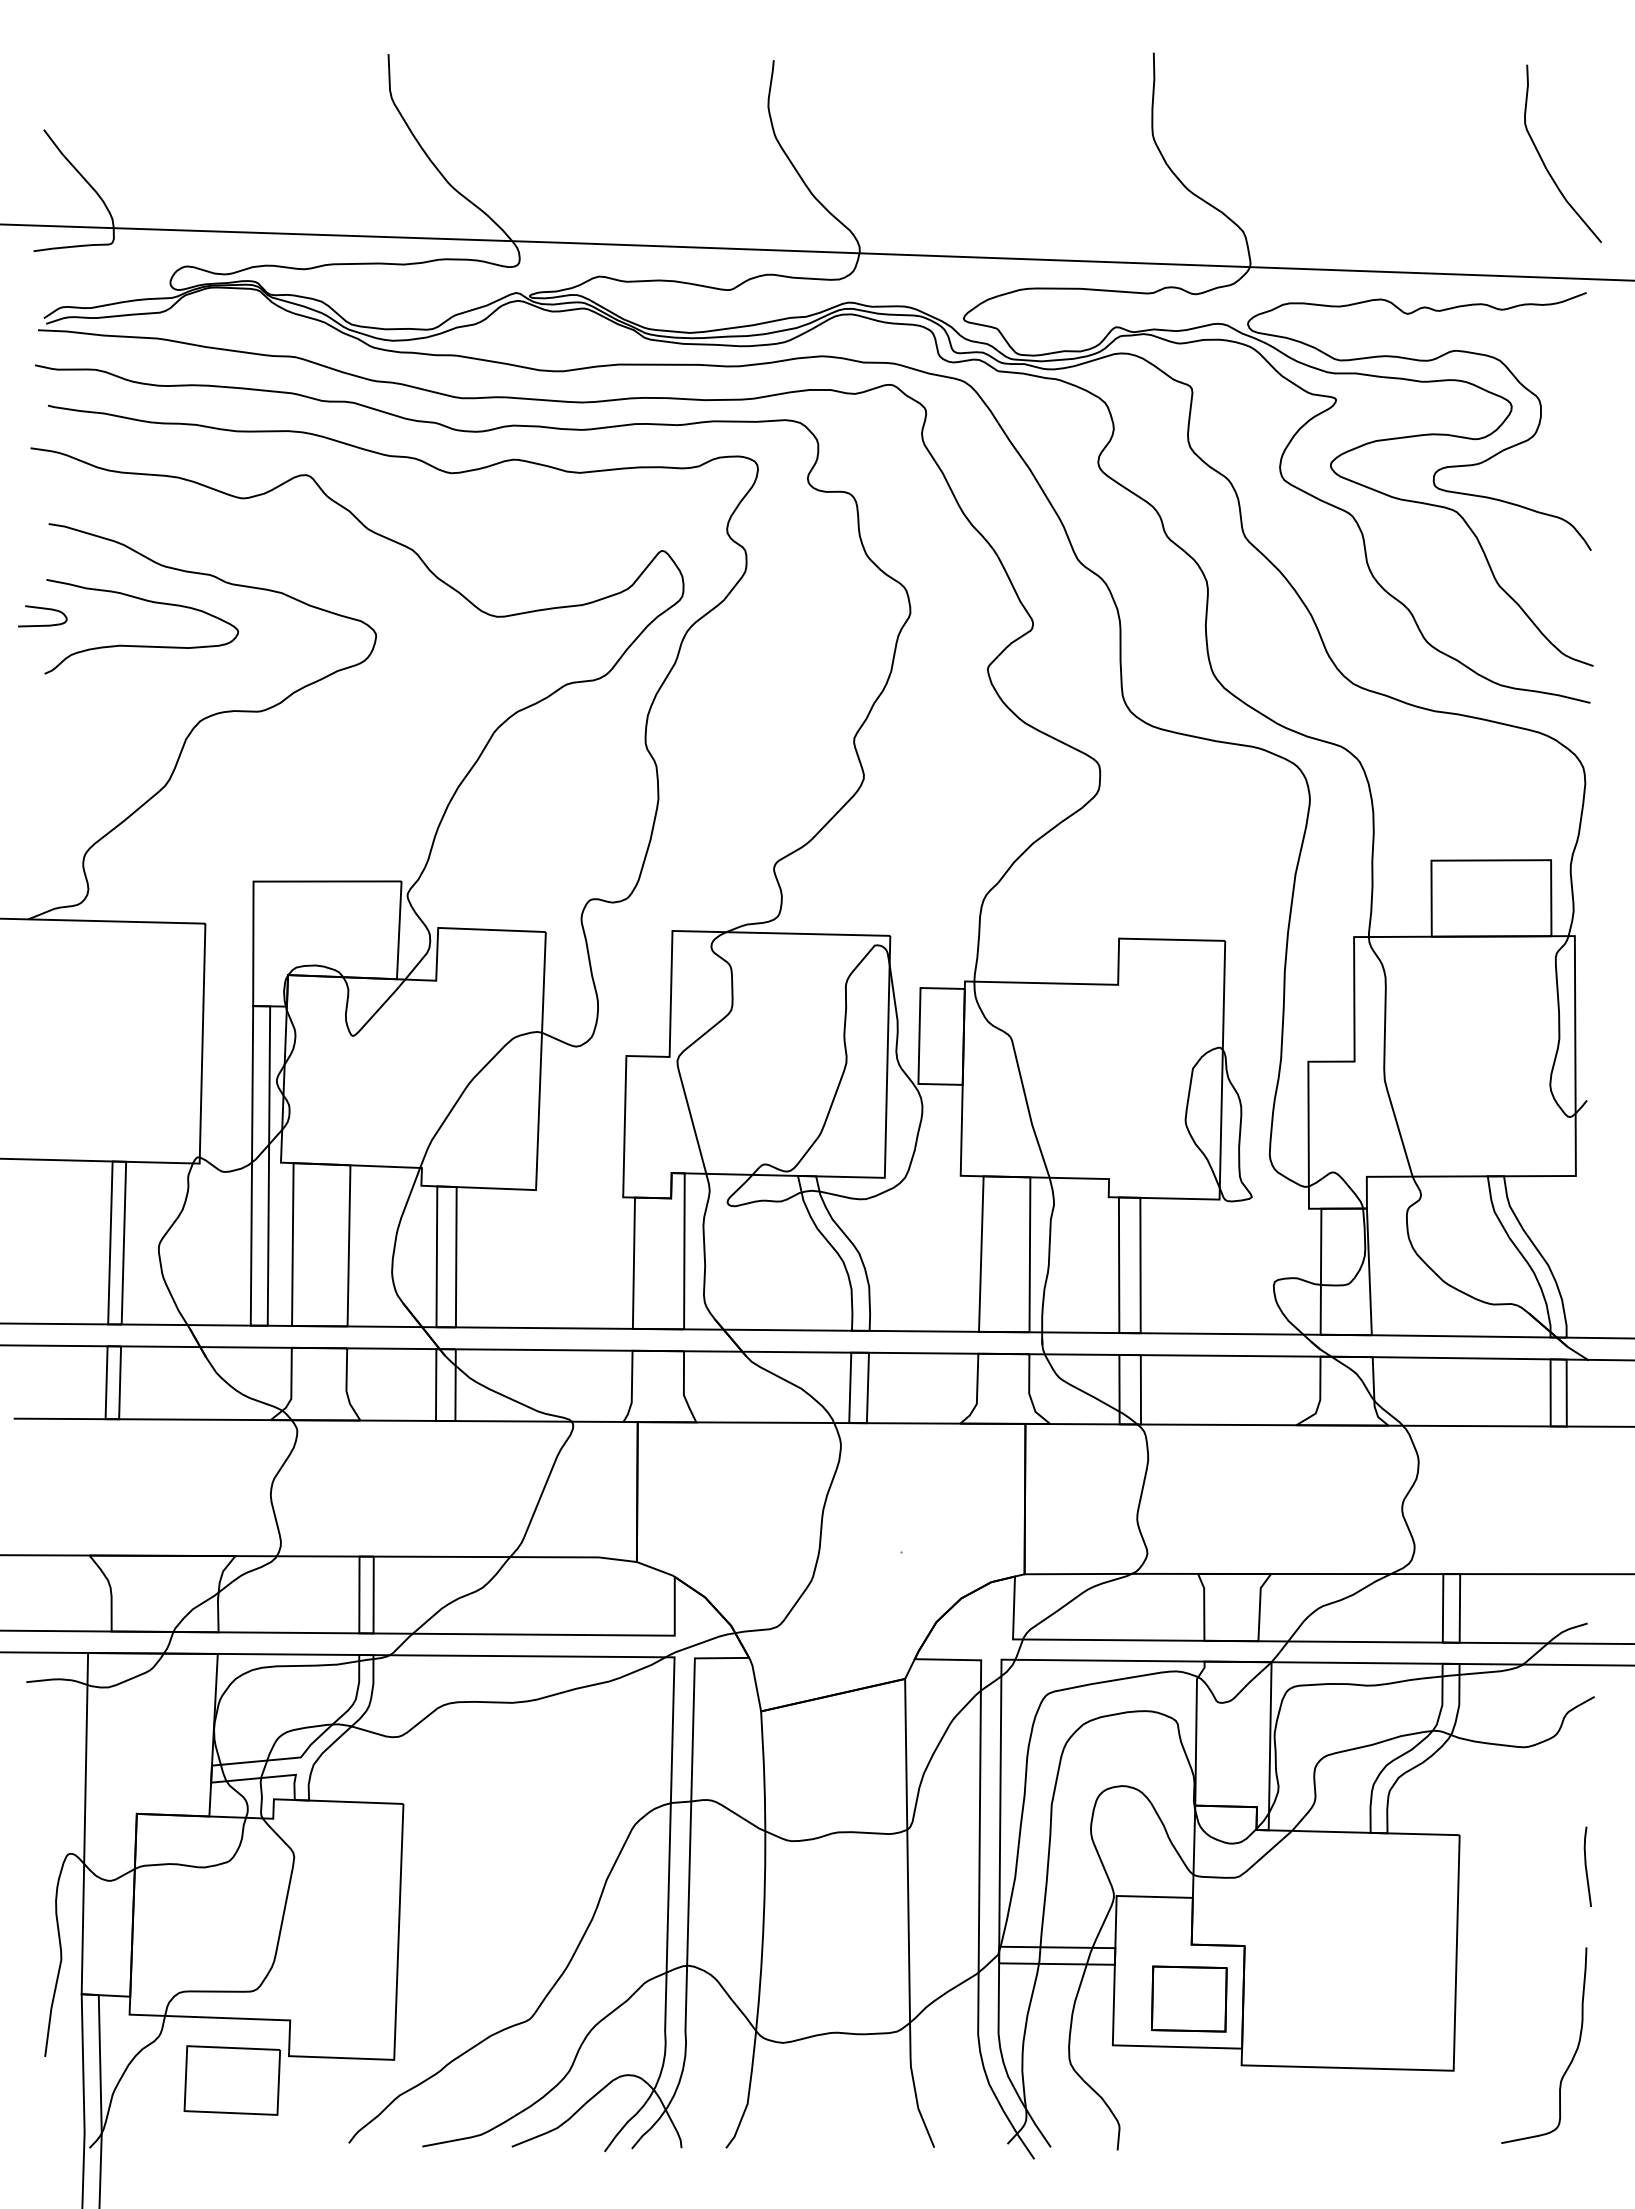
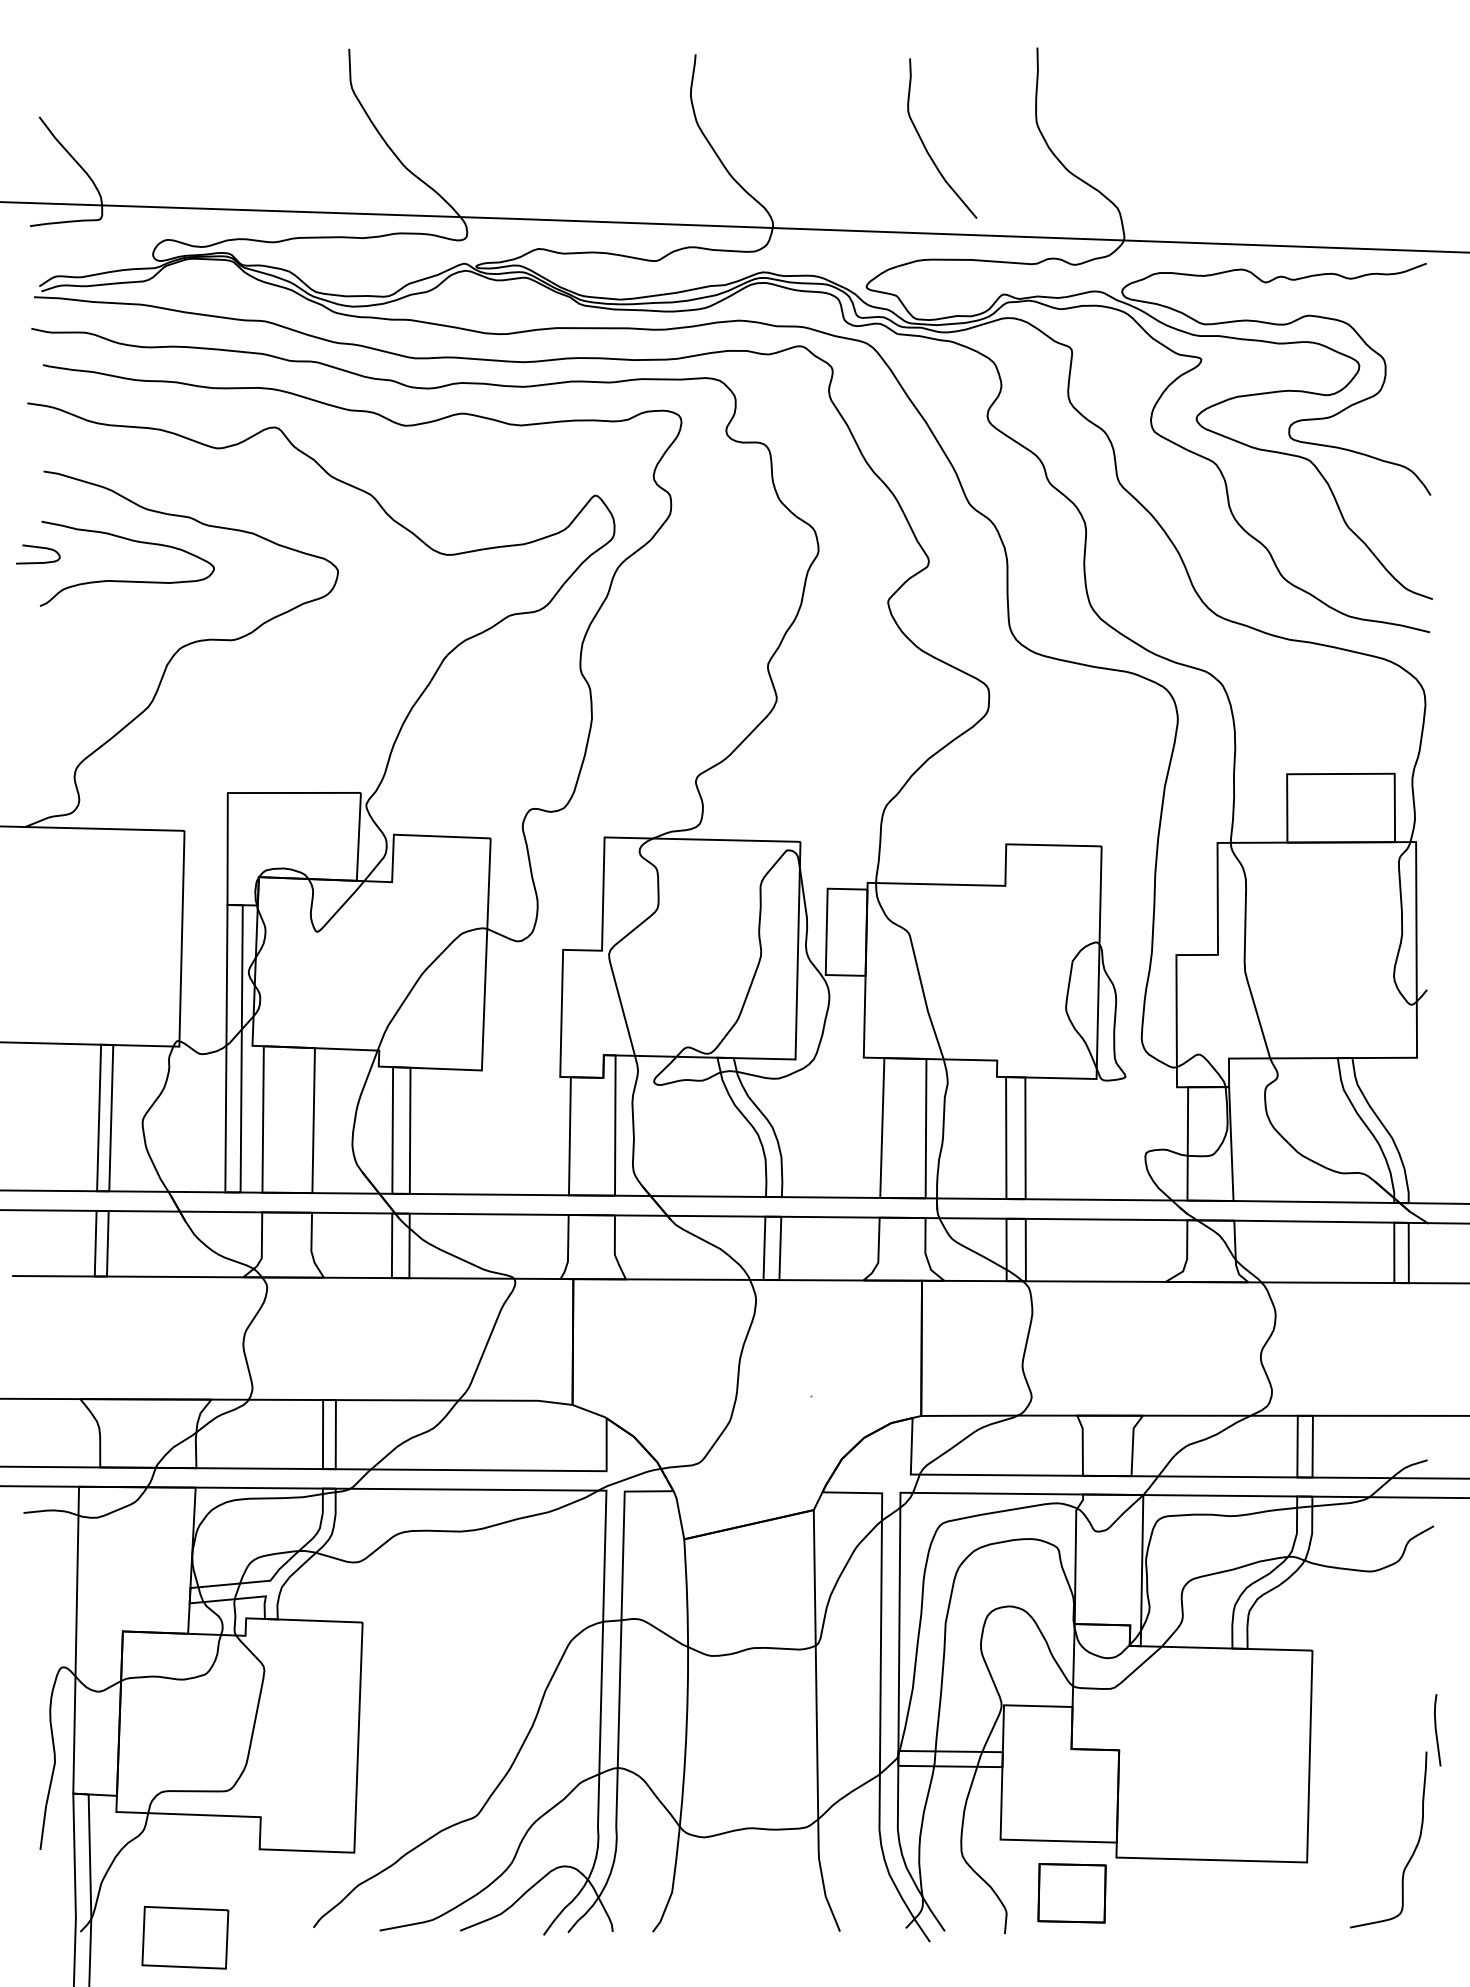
curve: (1544, 162) -> (925, 146), moved
line: (1586, 1866) -> (1436, 1730), moved
part: (1189, 1998) -> (1072, 1892), moved
part: (231, 2080) -> (184, 1937), moved

